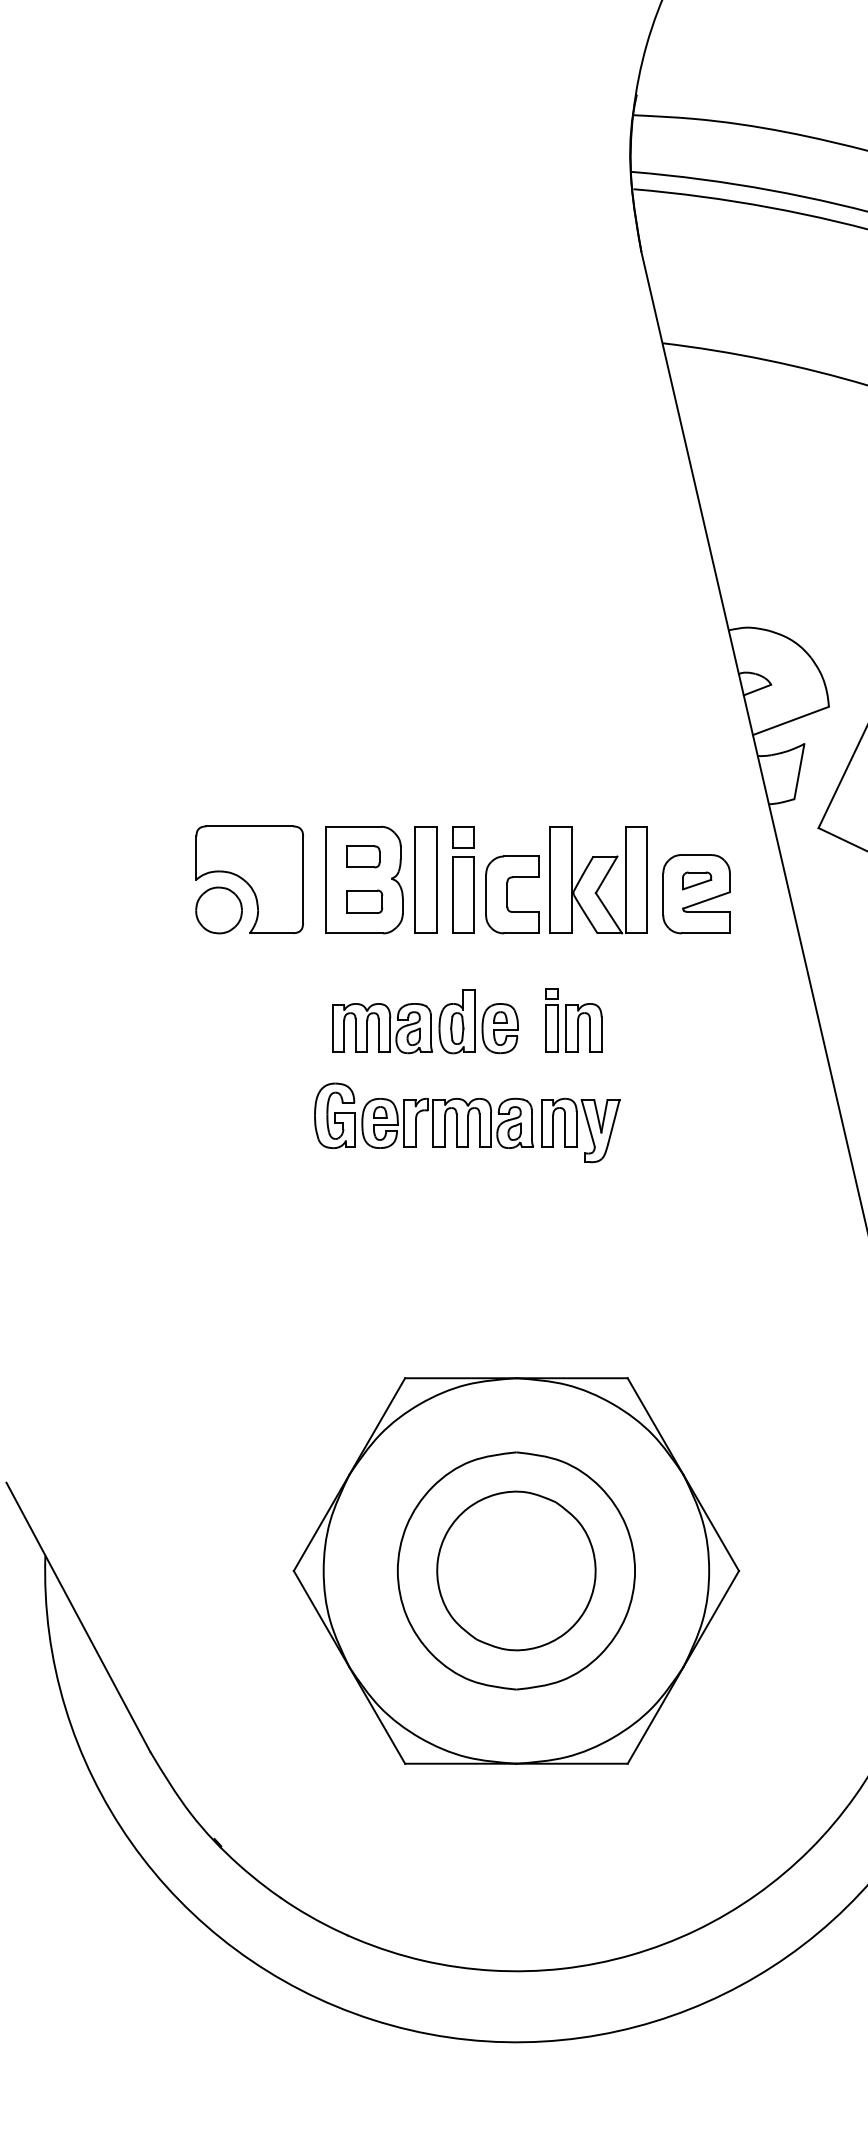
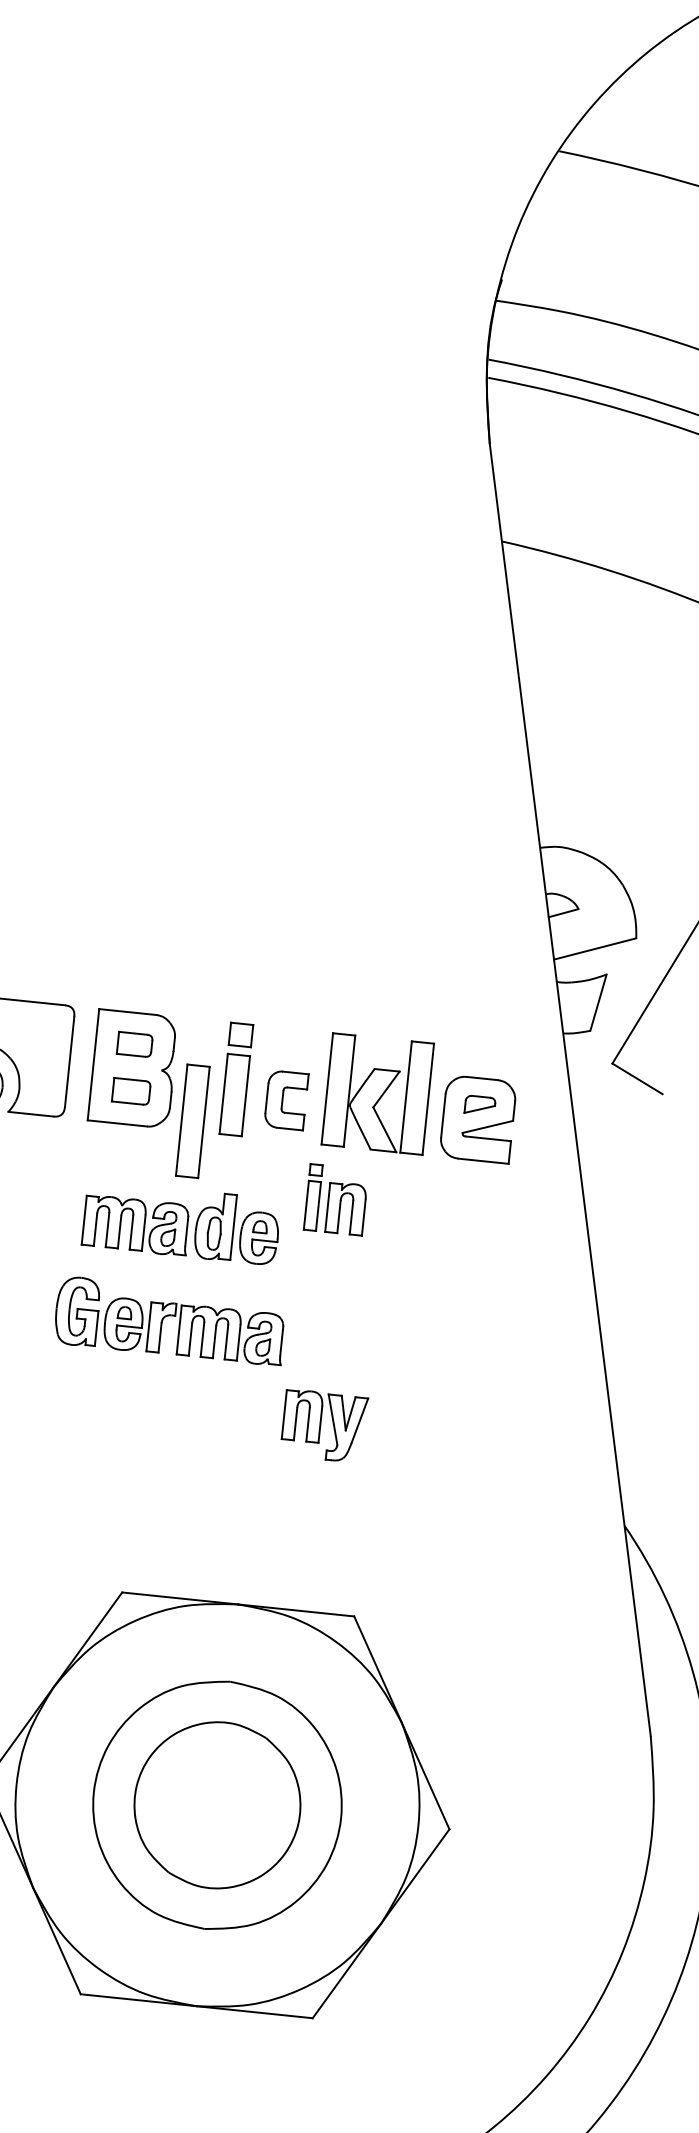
part: (425, 879) -> (192, 1120), moved
part: (512, 894) -> (286, 1099), size x0.7
part: (573, 1020) -> (335, 1199), moved
part: (580, 1130) -> (324, 1426), moved

